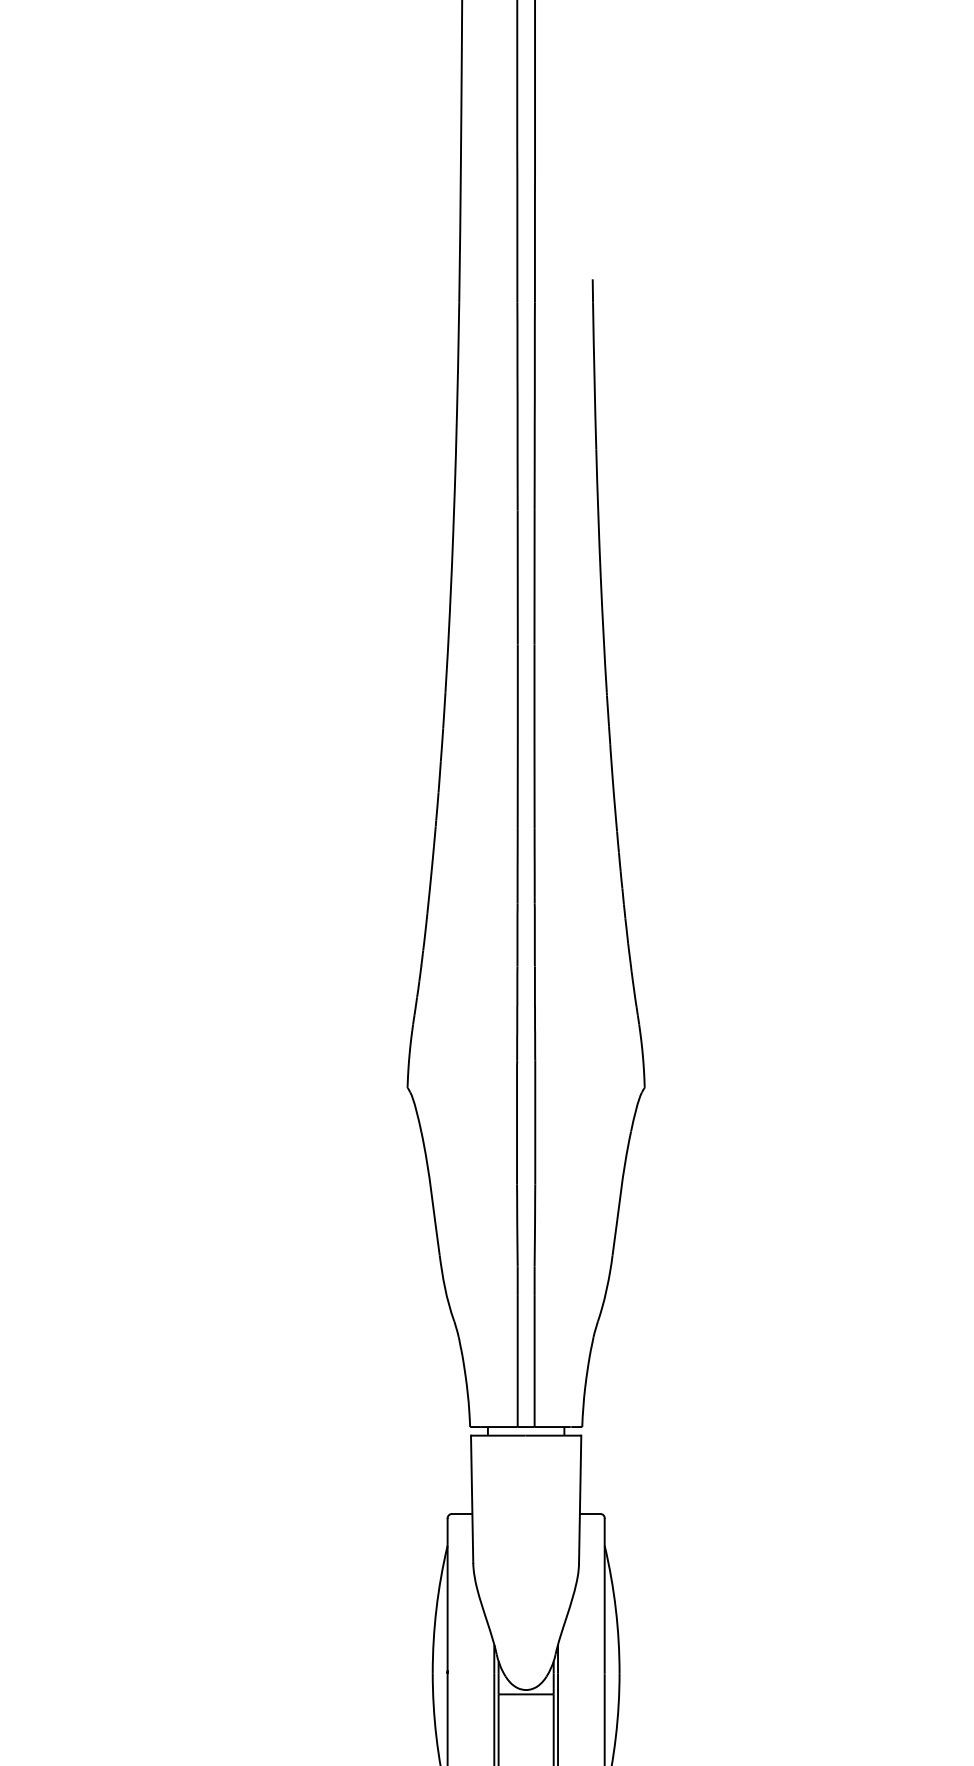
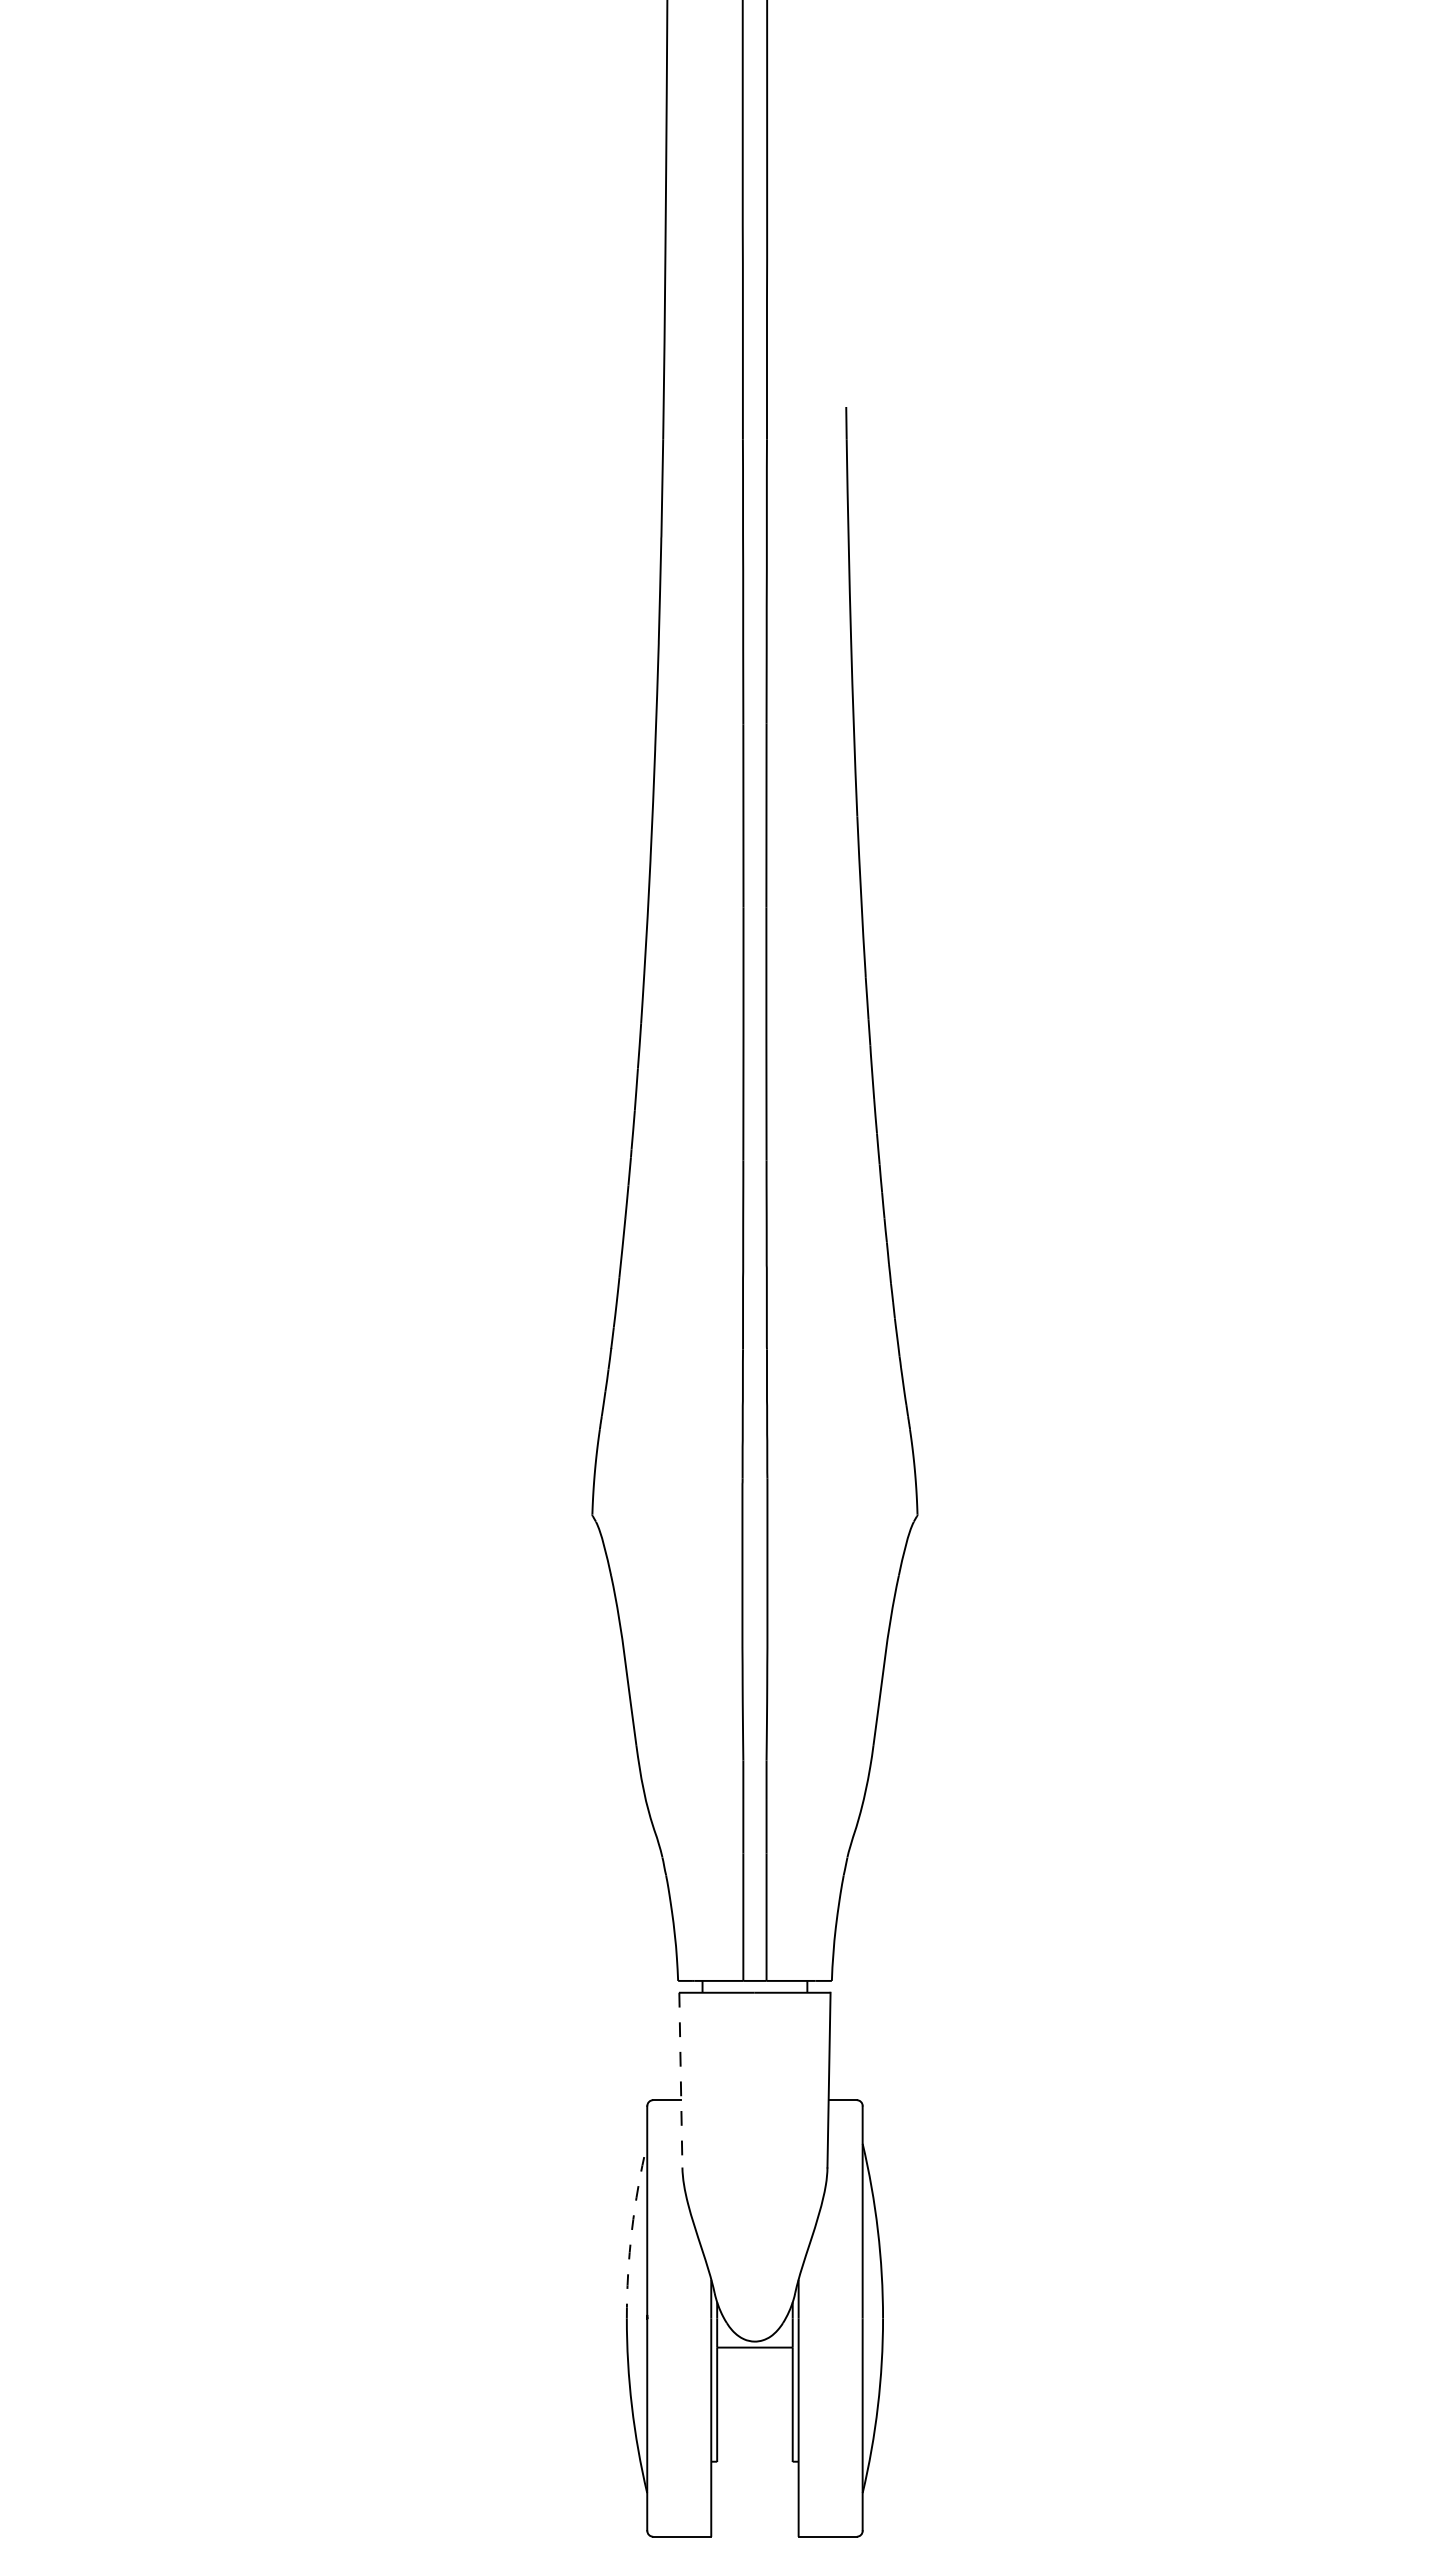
line: (471, 1499) -> (680, 2080), solid -> dashed
arc: (436, 1609) -> (631, 2230), solid -> dashed

